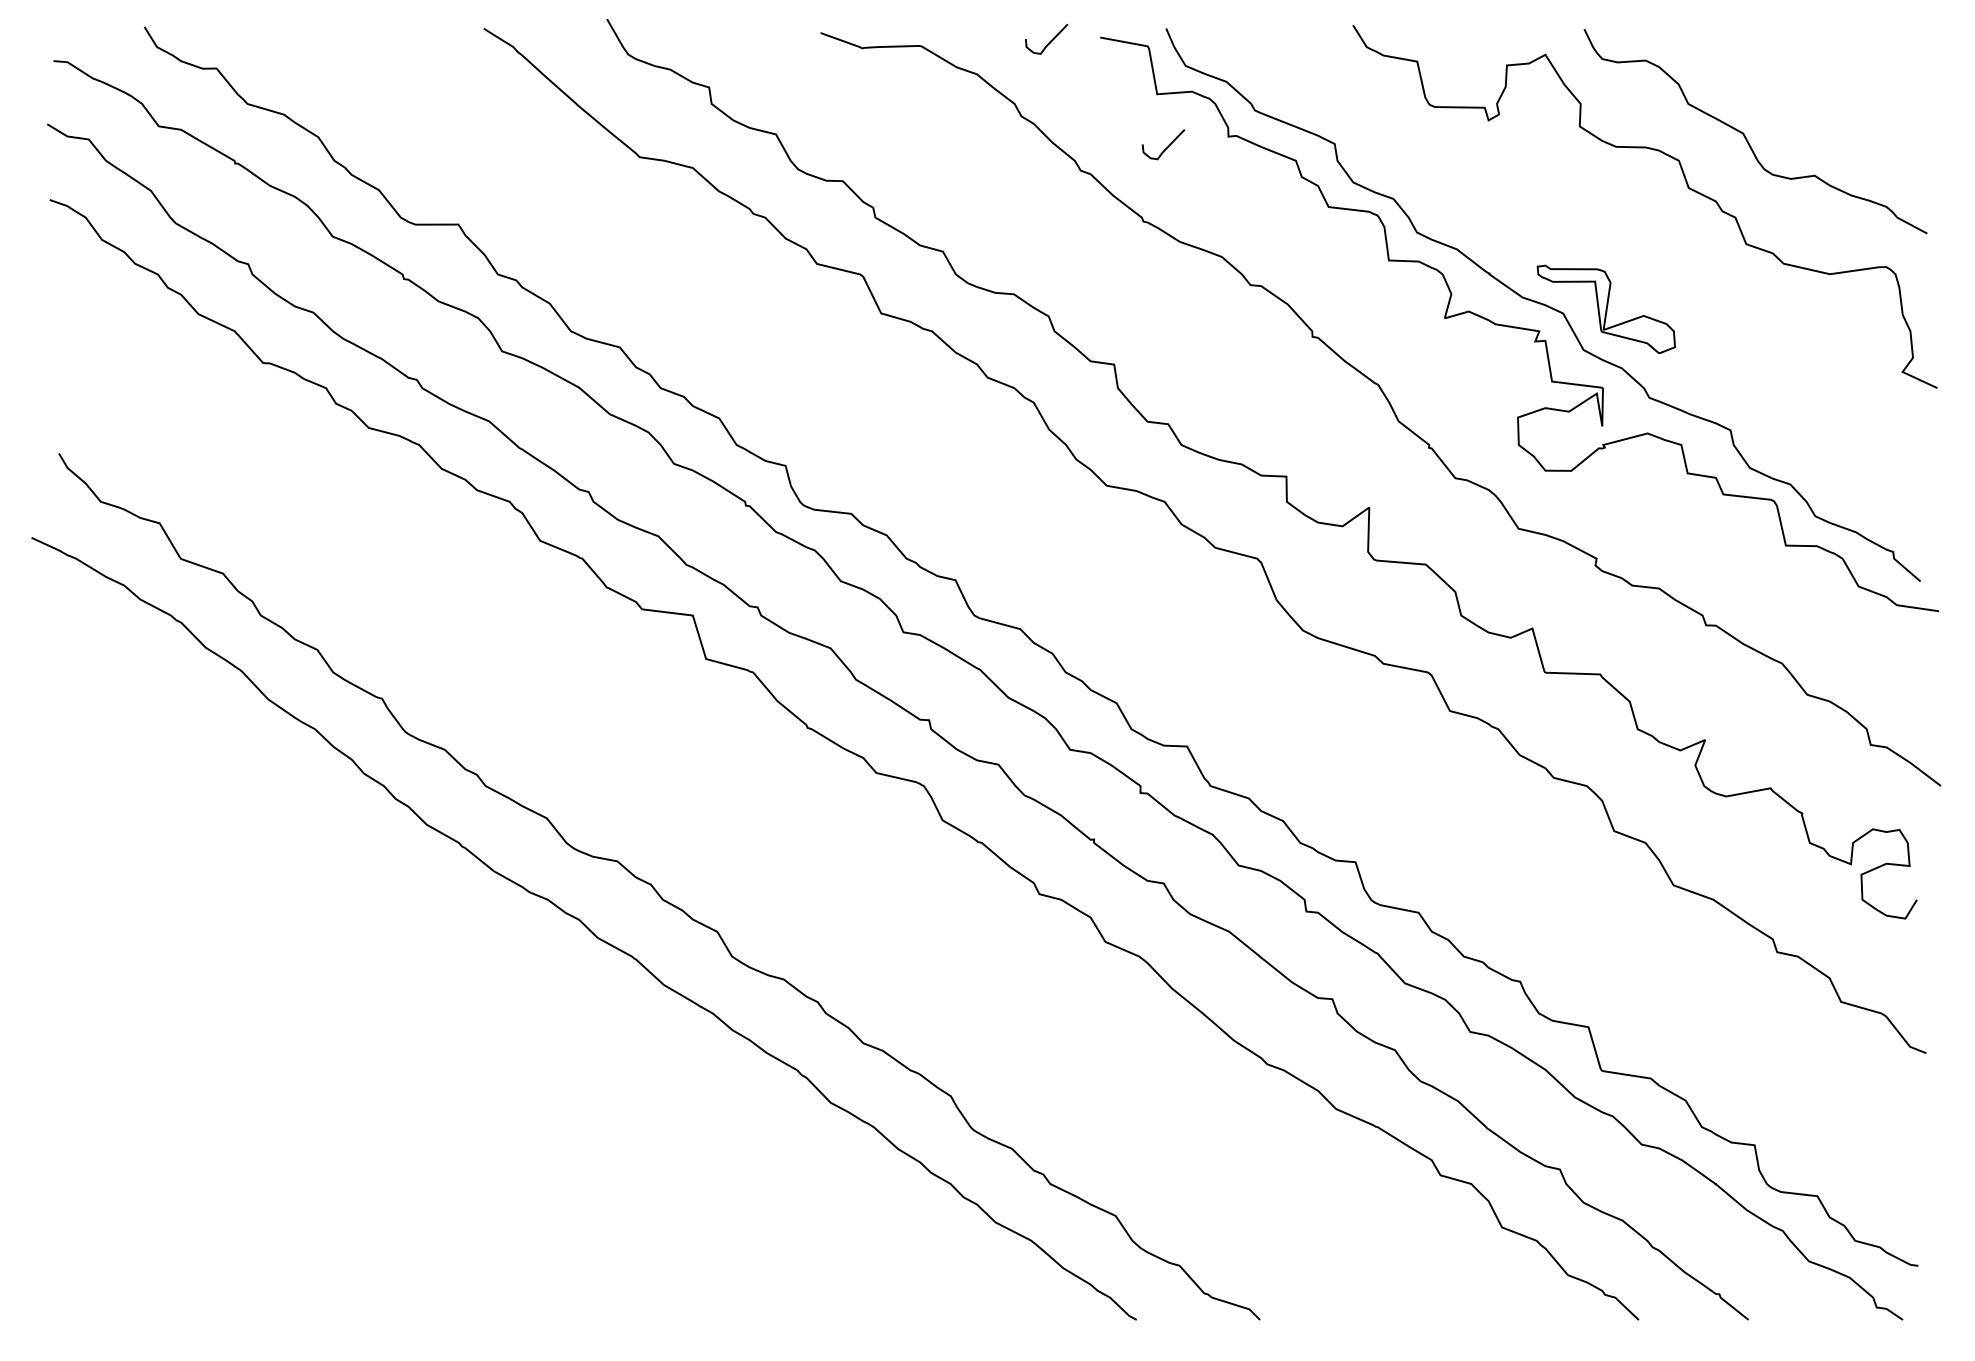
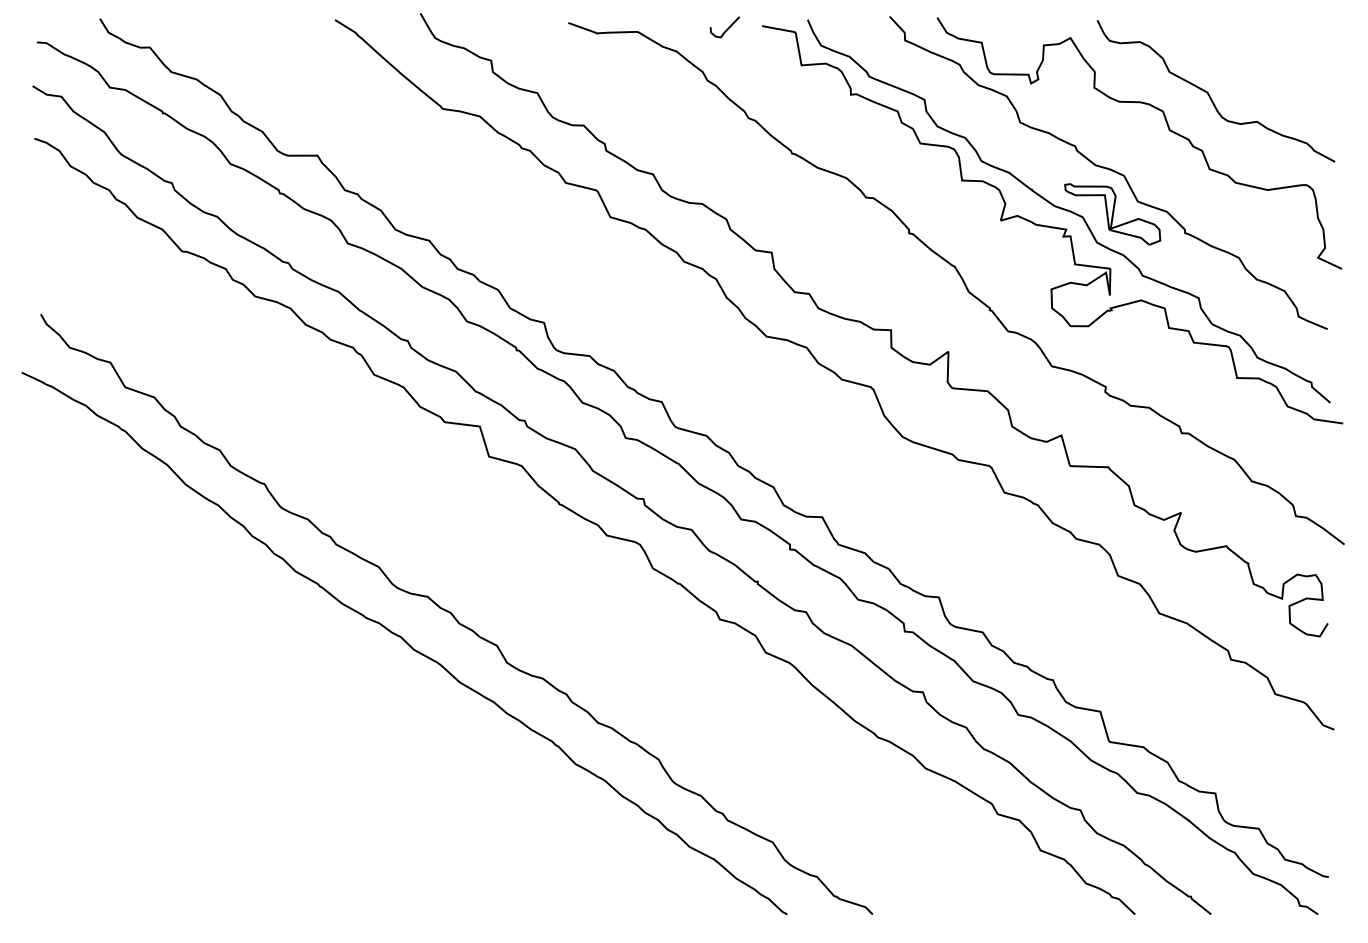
curve: (1165, 147) -> (807, 102), removed
curve: (1601, 246) -> (1109, 170), added

